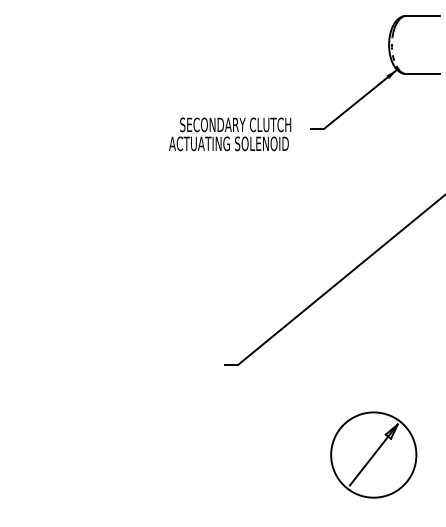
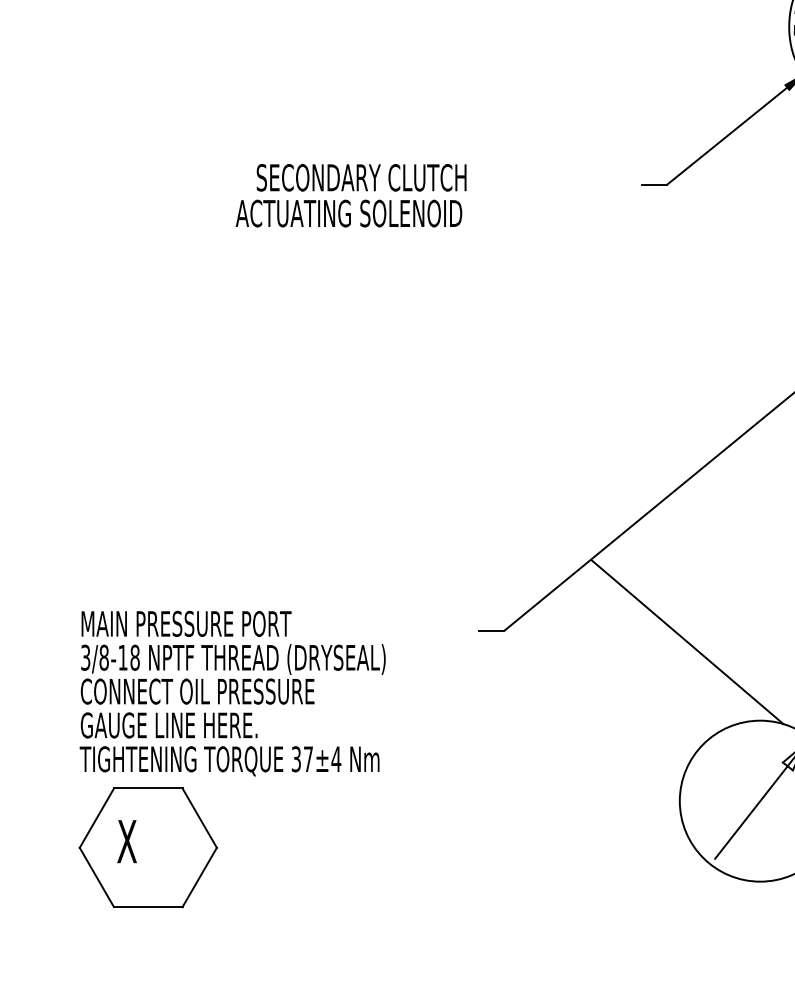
text: (230, 134) -> (351, 195), moved
line: (335, 370) -> (688, 641), added
part: (93, 433) -> (231, 760), added

